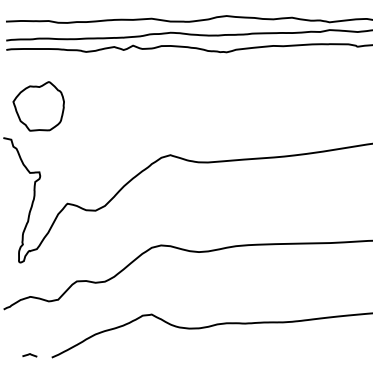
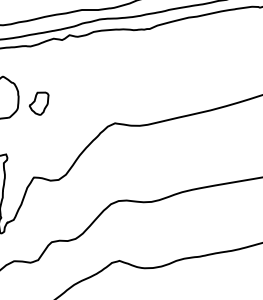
part: (86, 119) -> (39, 103), added

